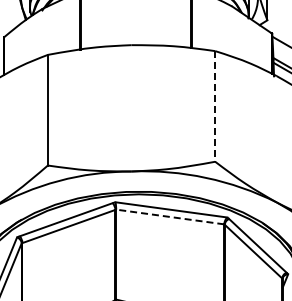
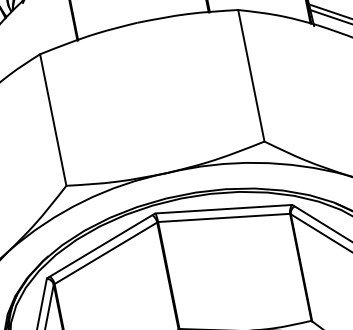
line: (215, 106) -> (251, 75), dashed -> solid
line: (170, 217) -> (224, 218), dashed -> solid

